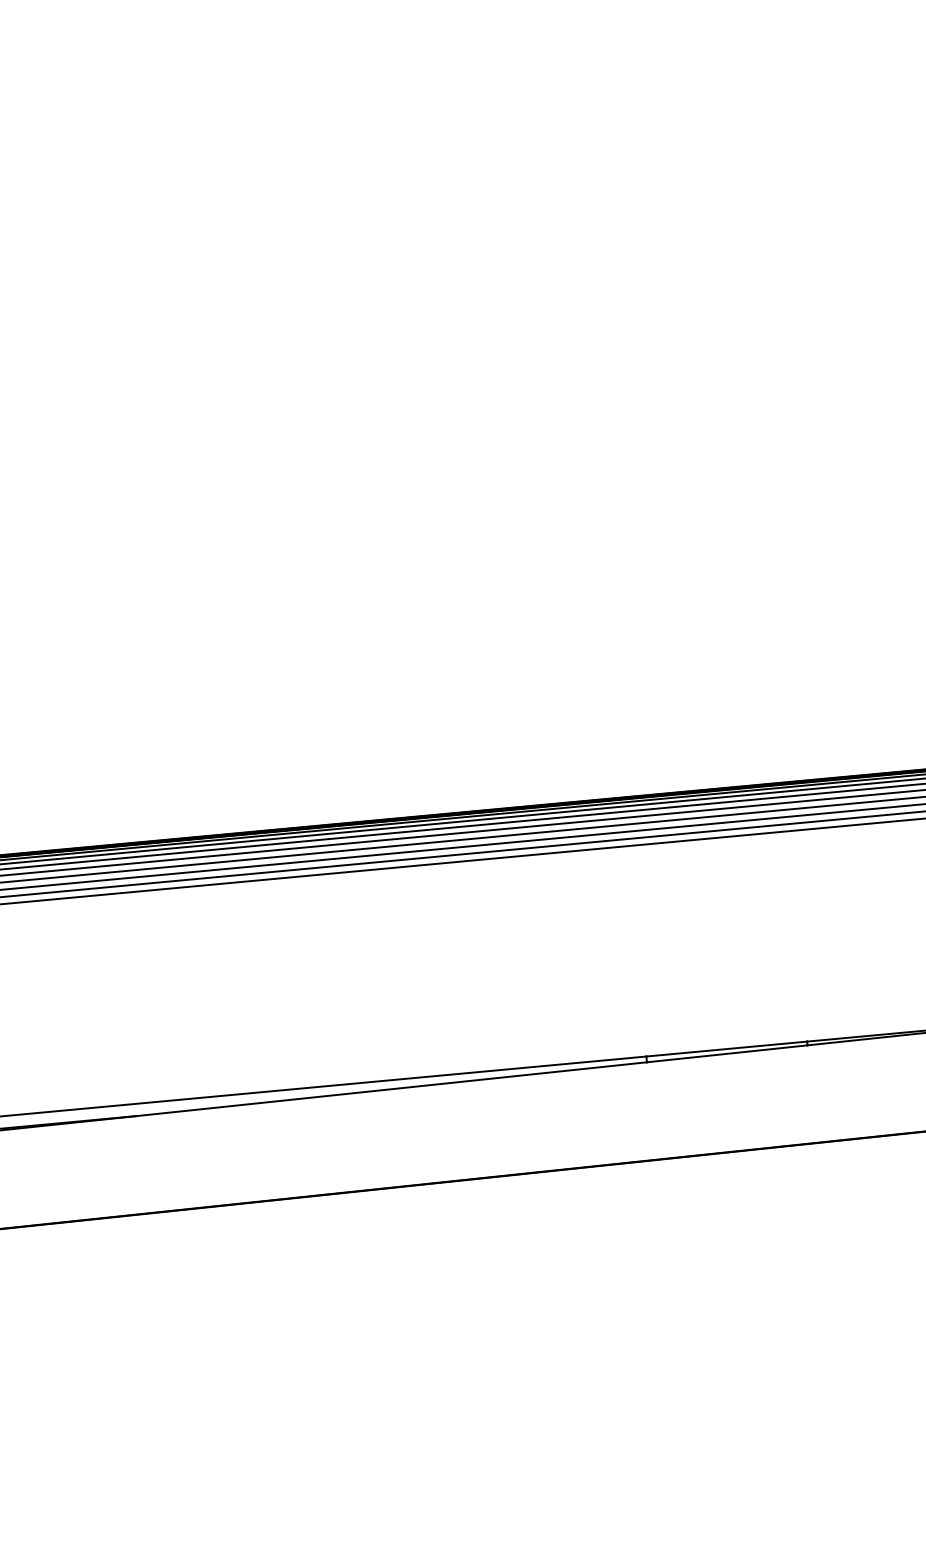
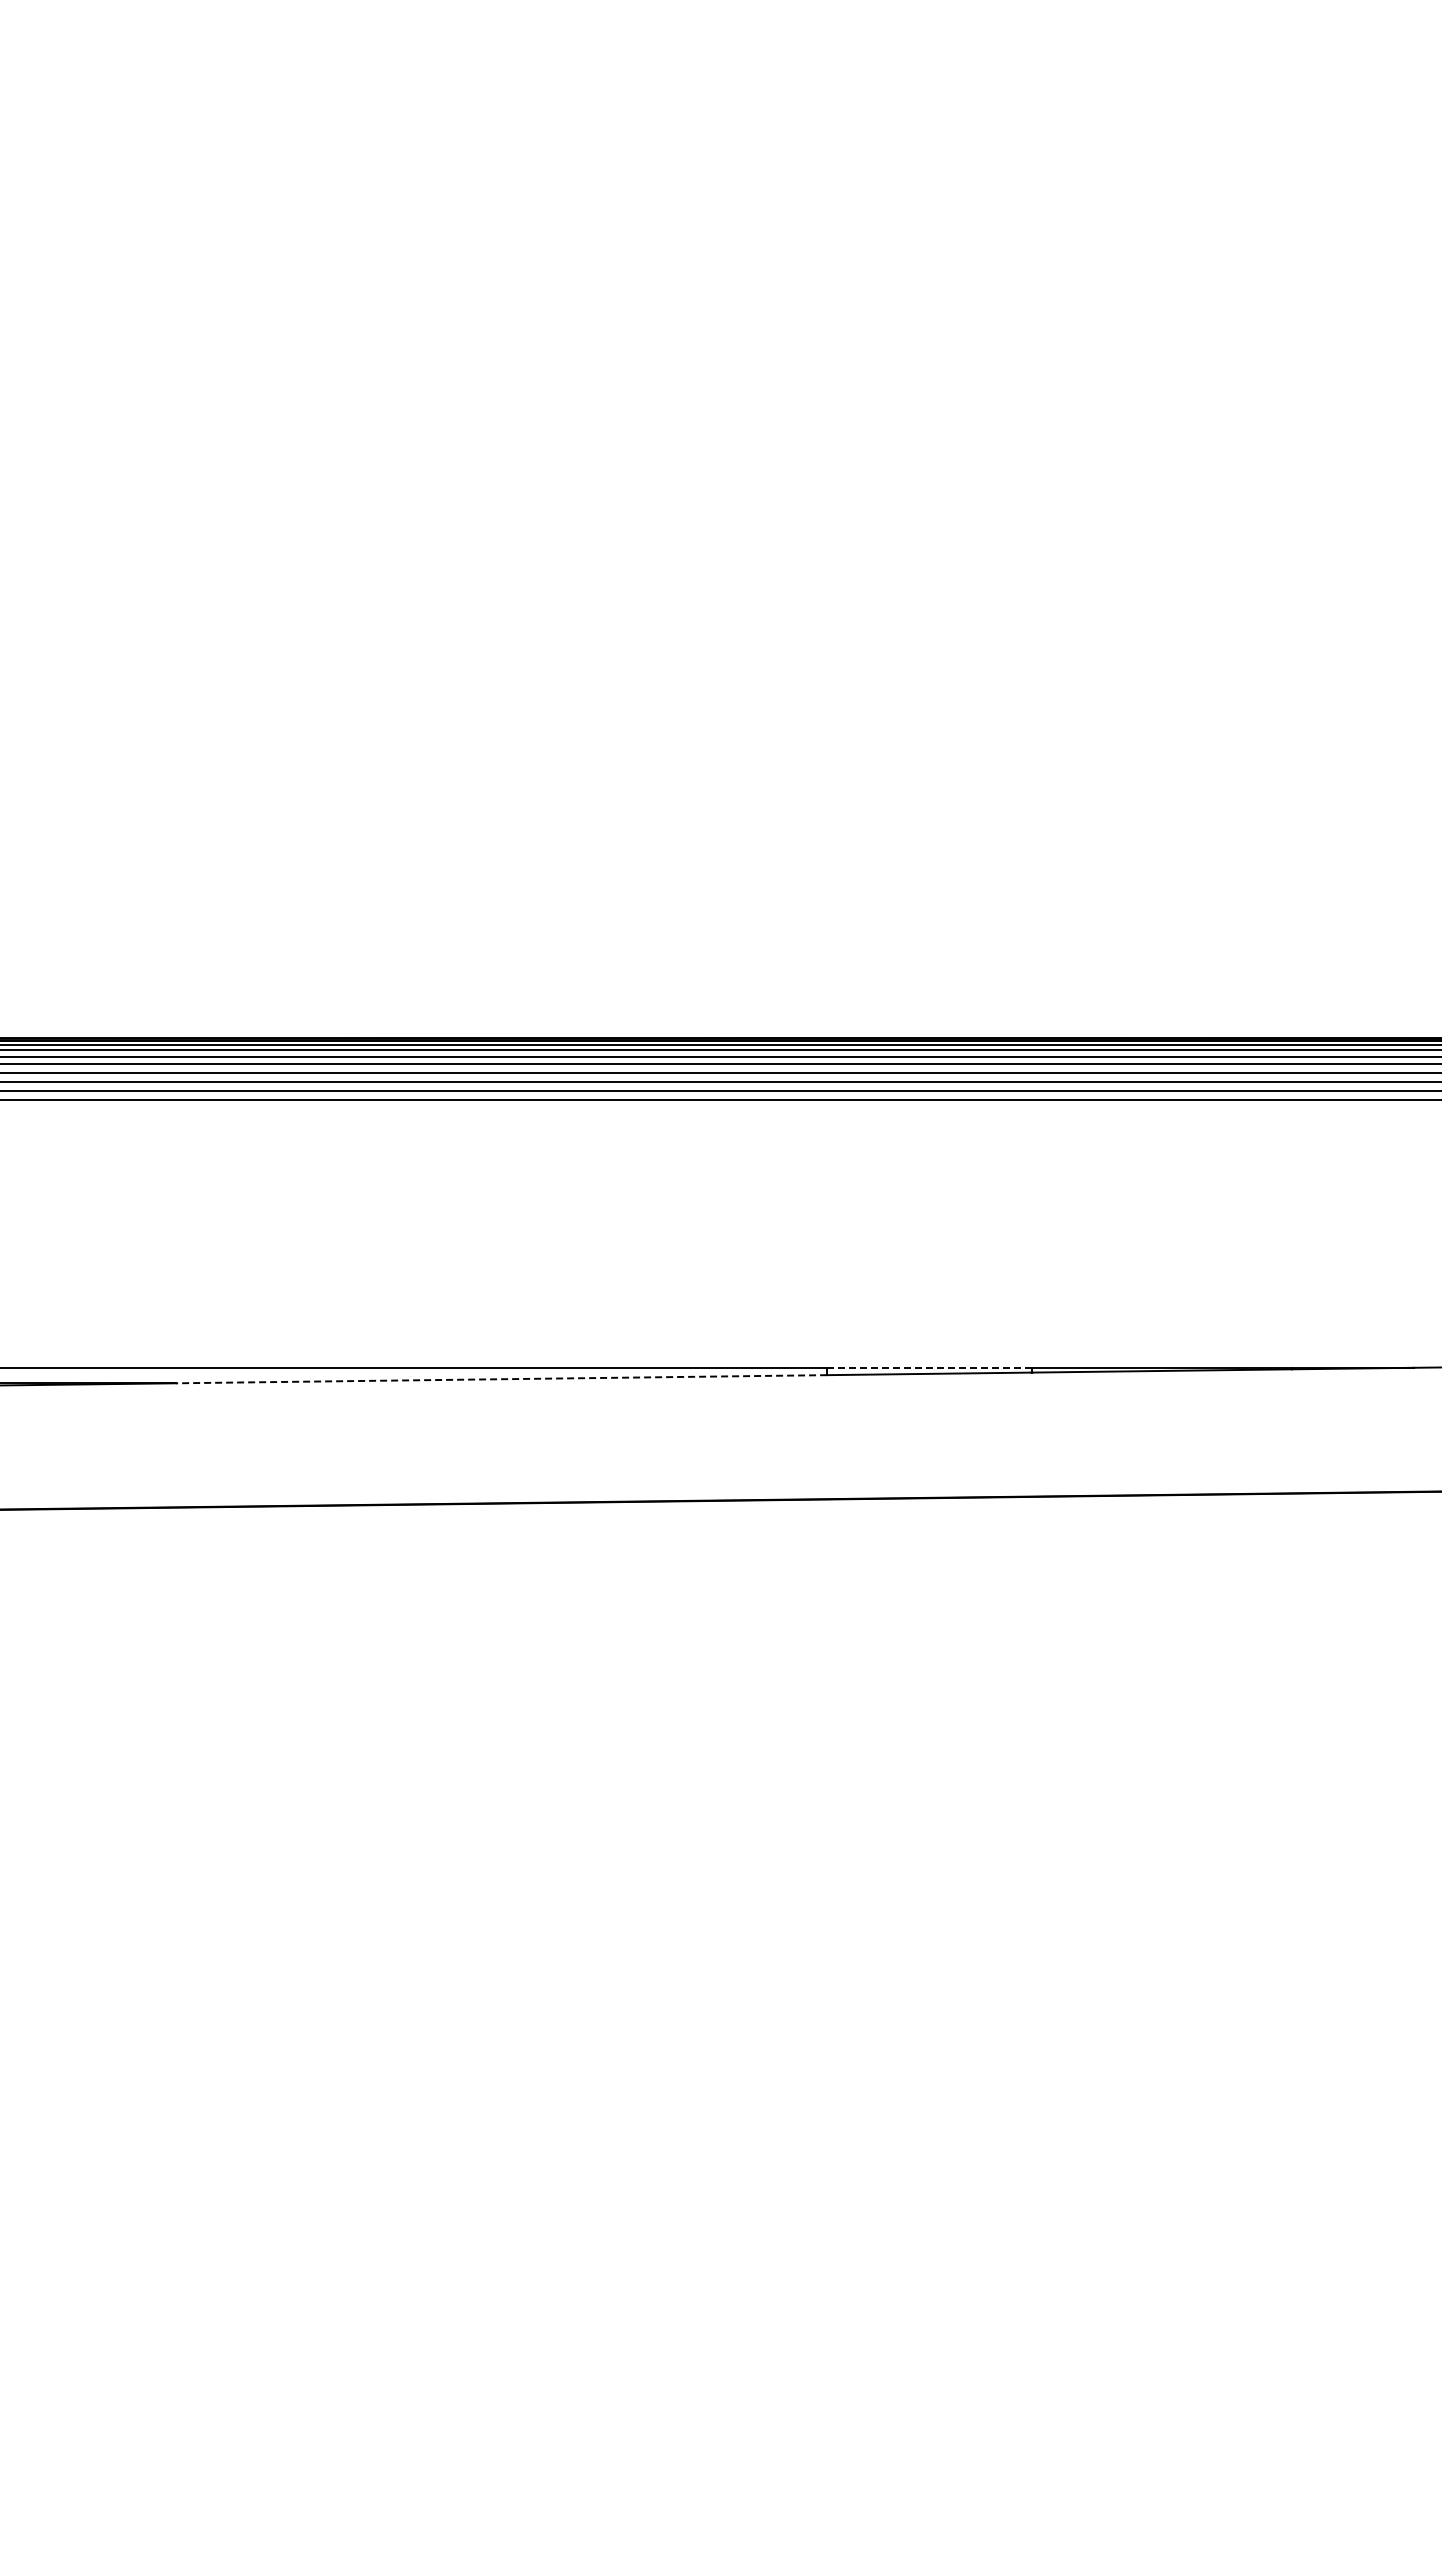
line: (726, 1048) -> (928, 1367), solid -> dashed
line: (391, 1089) -> (501, 1379), solid -> dashed

